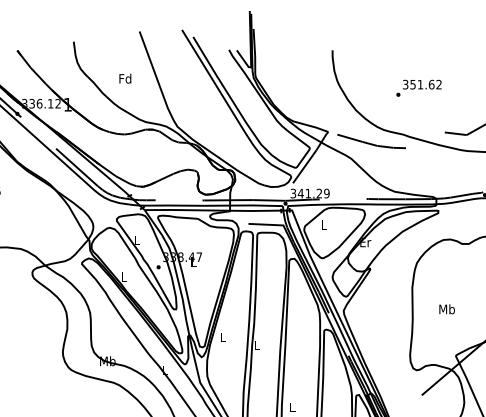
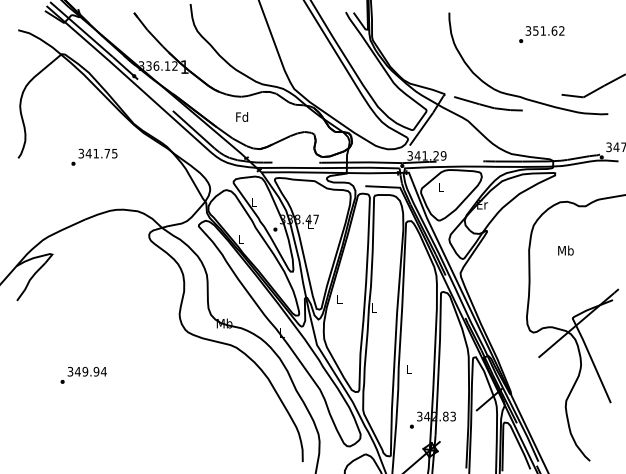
text: (125, 78) -> (242, 116), moved
text: (418, 88) -> (541, 34), moved
text: (446, 309) -> (565, 250), moved

